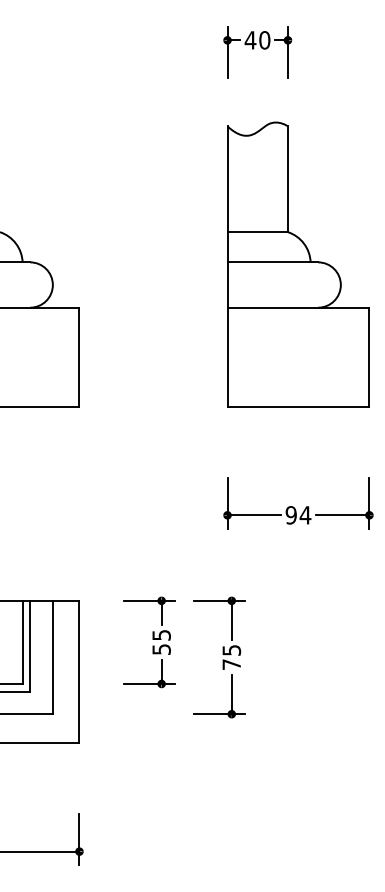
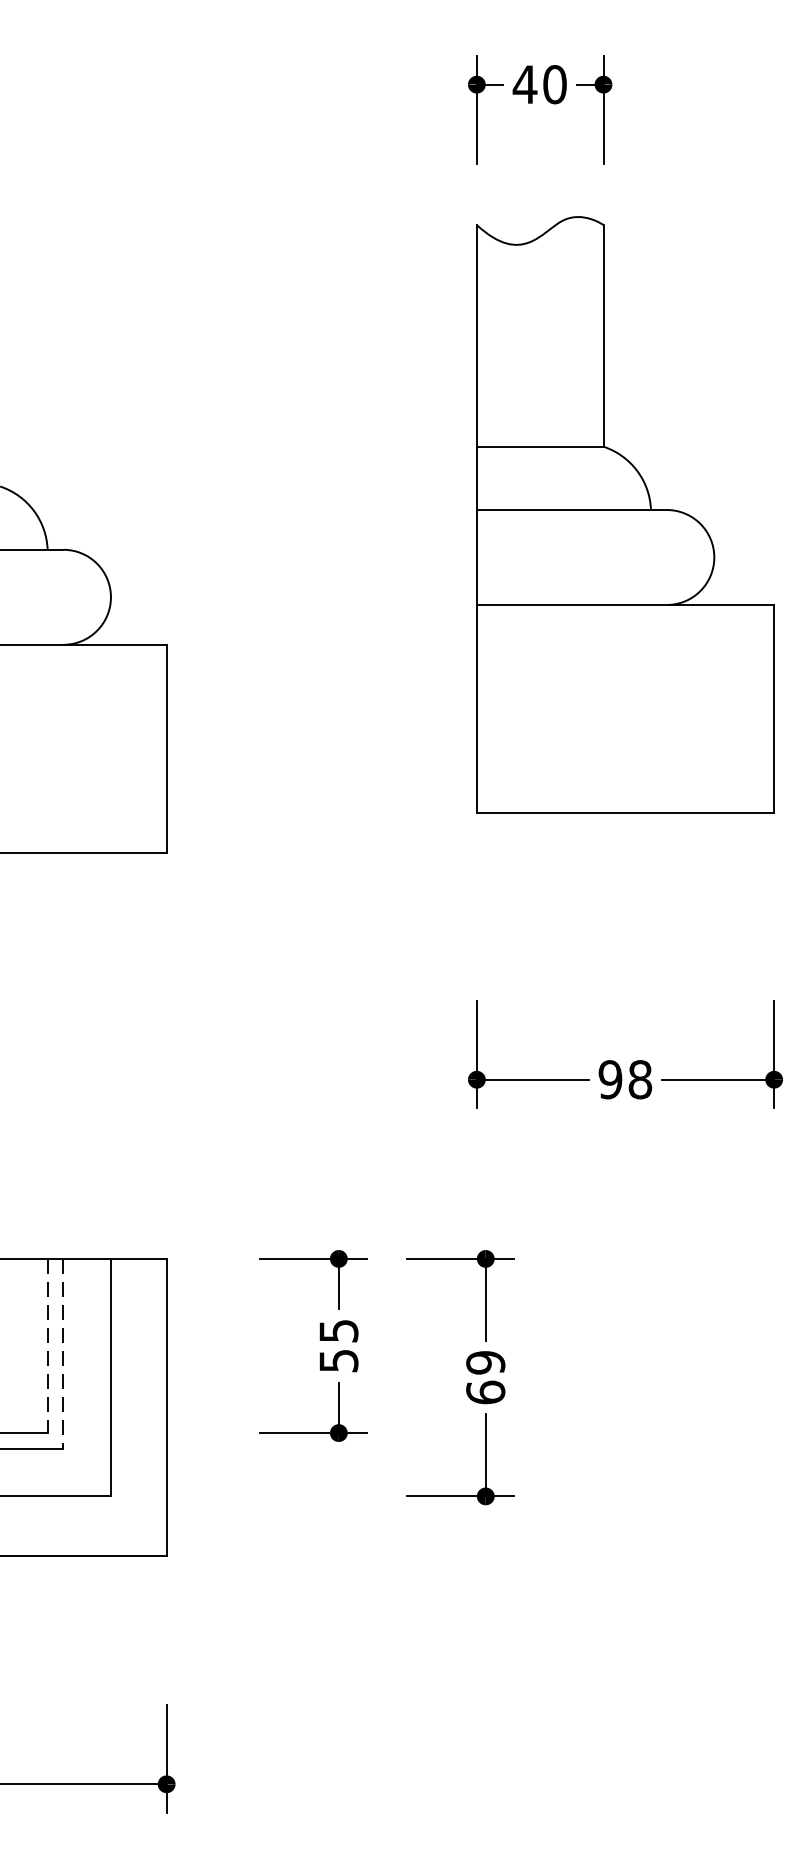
part: (298, 264) -> (625, 514), moved
text: (305, 515) -> (640, 1080), 94 -> 98
line: (22, 642) -> (47, 1346), solid -> dashed
line: (30, 646) -> (64, 1354), solid -> dashed
text: (231, 657) -> (485, 1377), 75 -> 69

